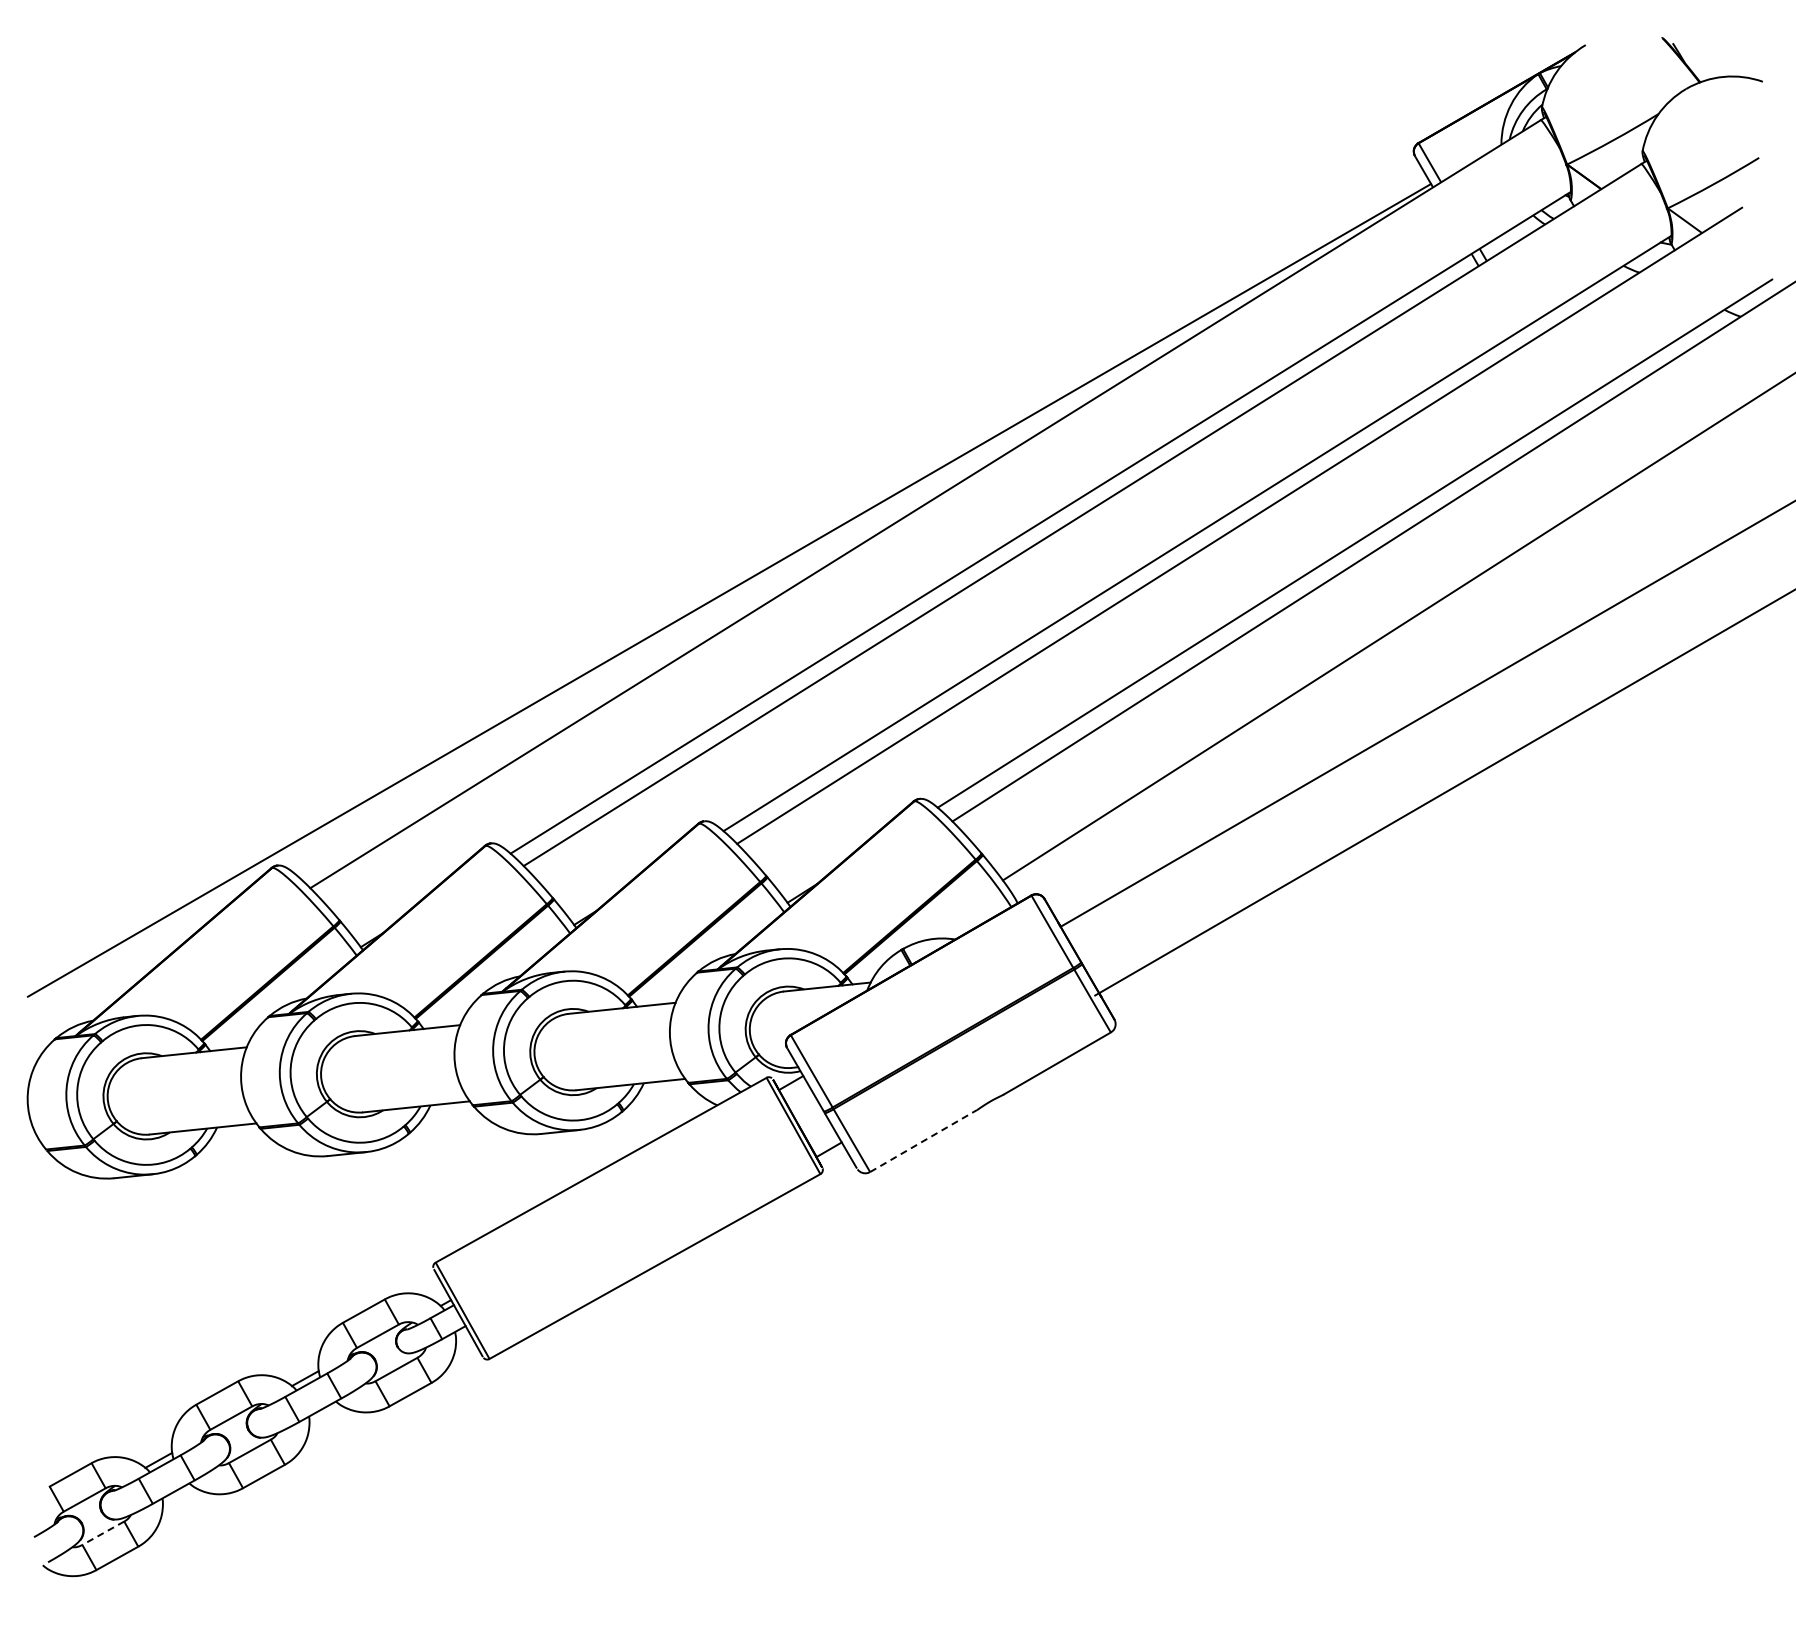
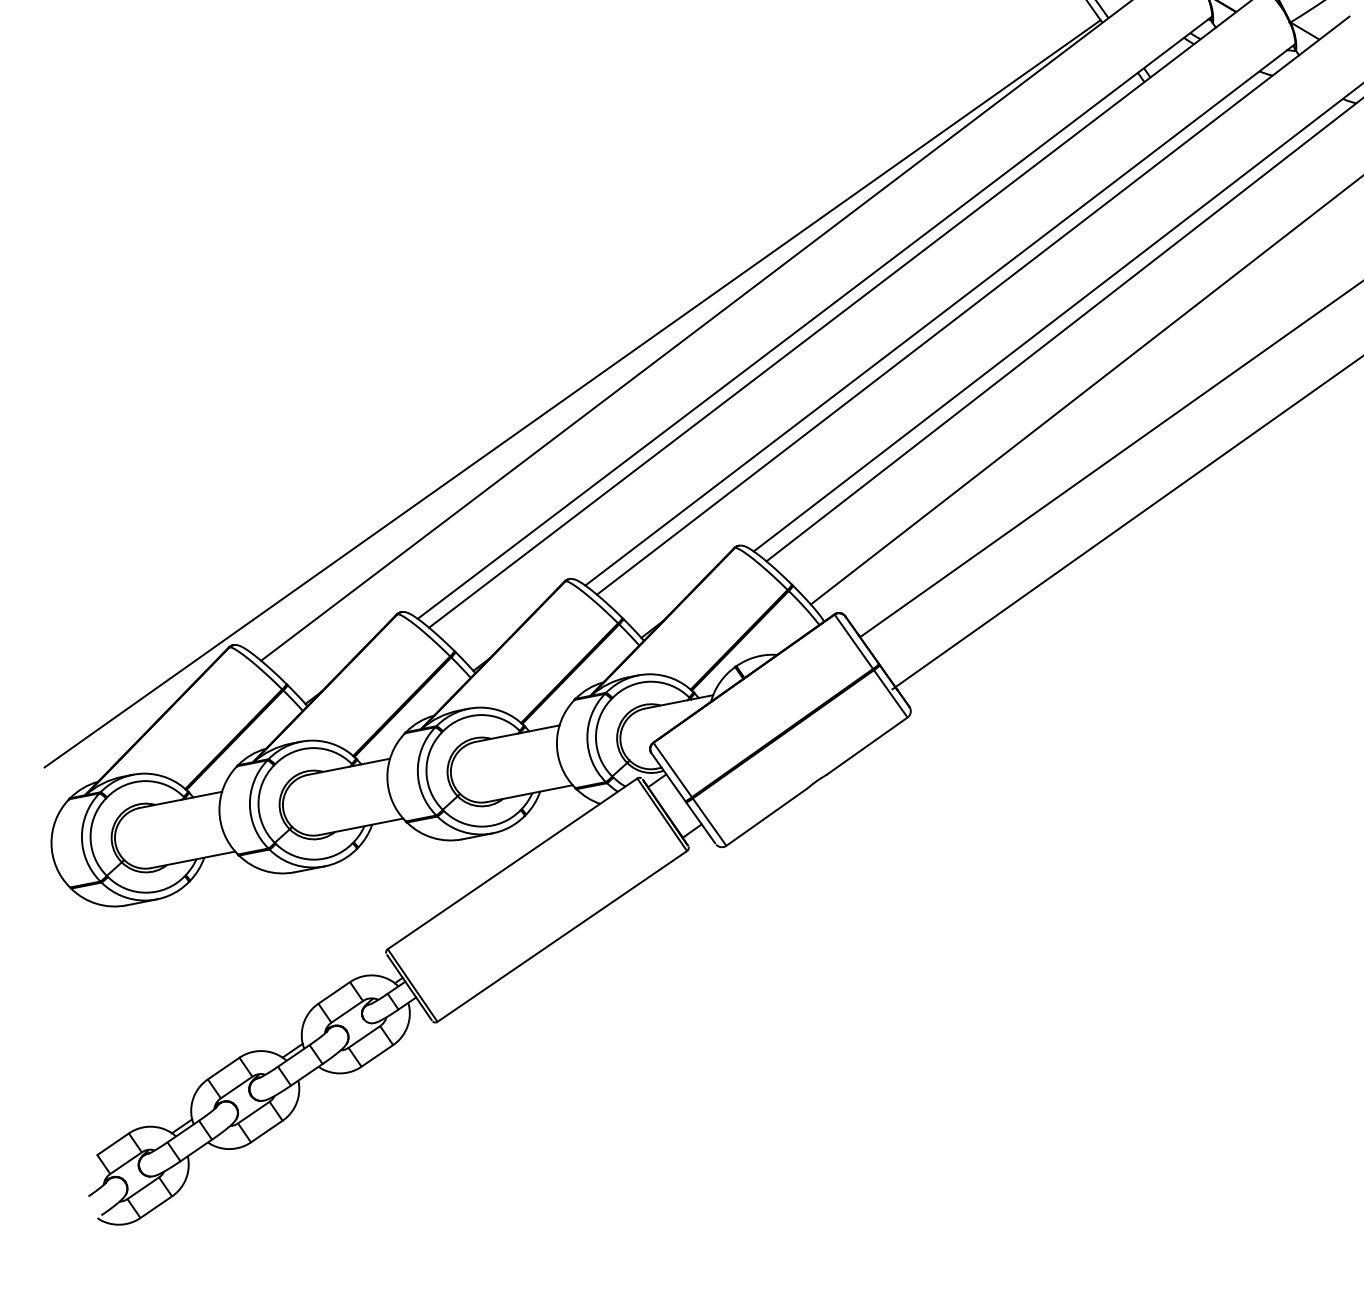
line: (923, 1141) -> (766, 817), dashed -> solid
line: (103, 1533) -> (143, 1188), dashed -> solid

